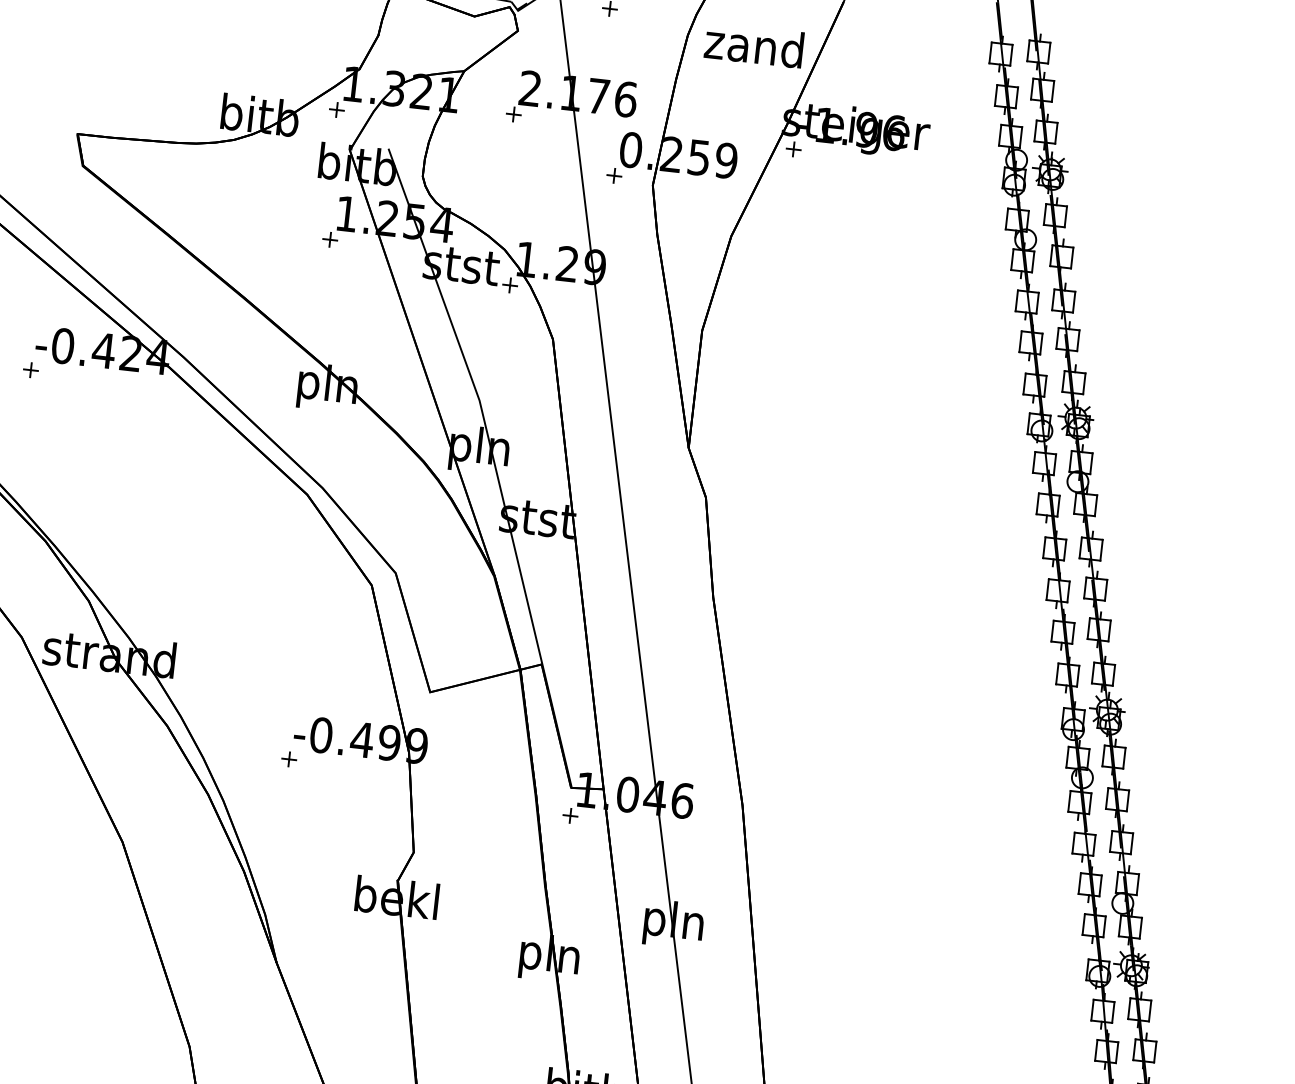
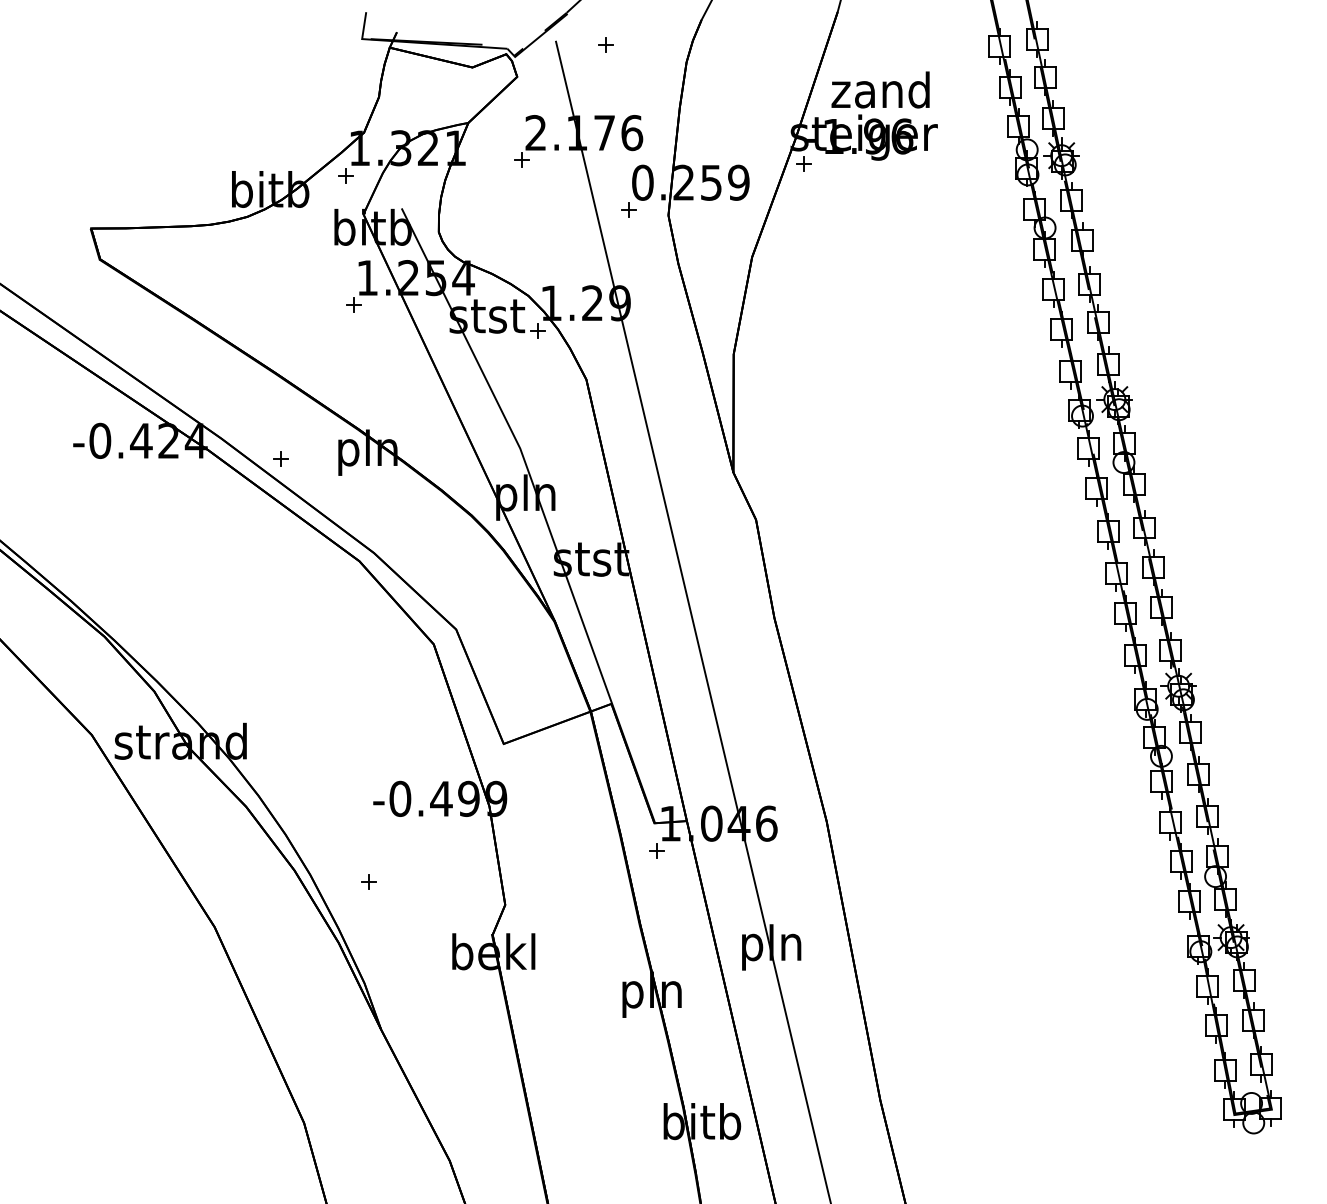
text: (754, 44) -> (880, 89), moved
part: (30, 369) -> (280, 458), moved
part: (288, 758) -> (368, 881), moved

